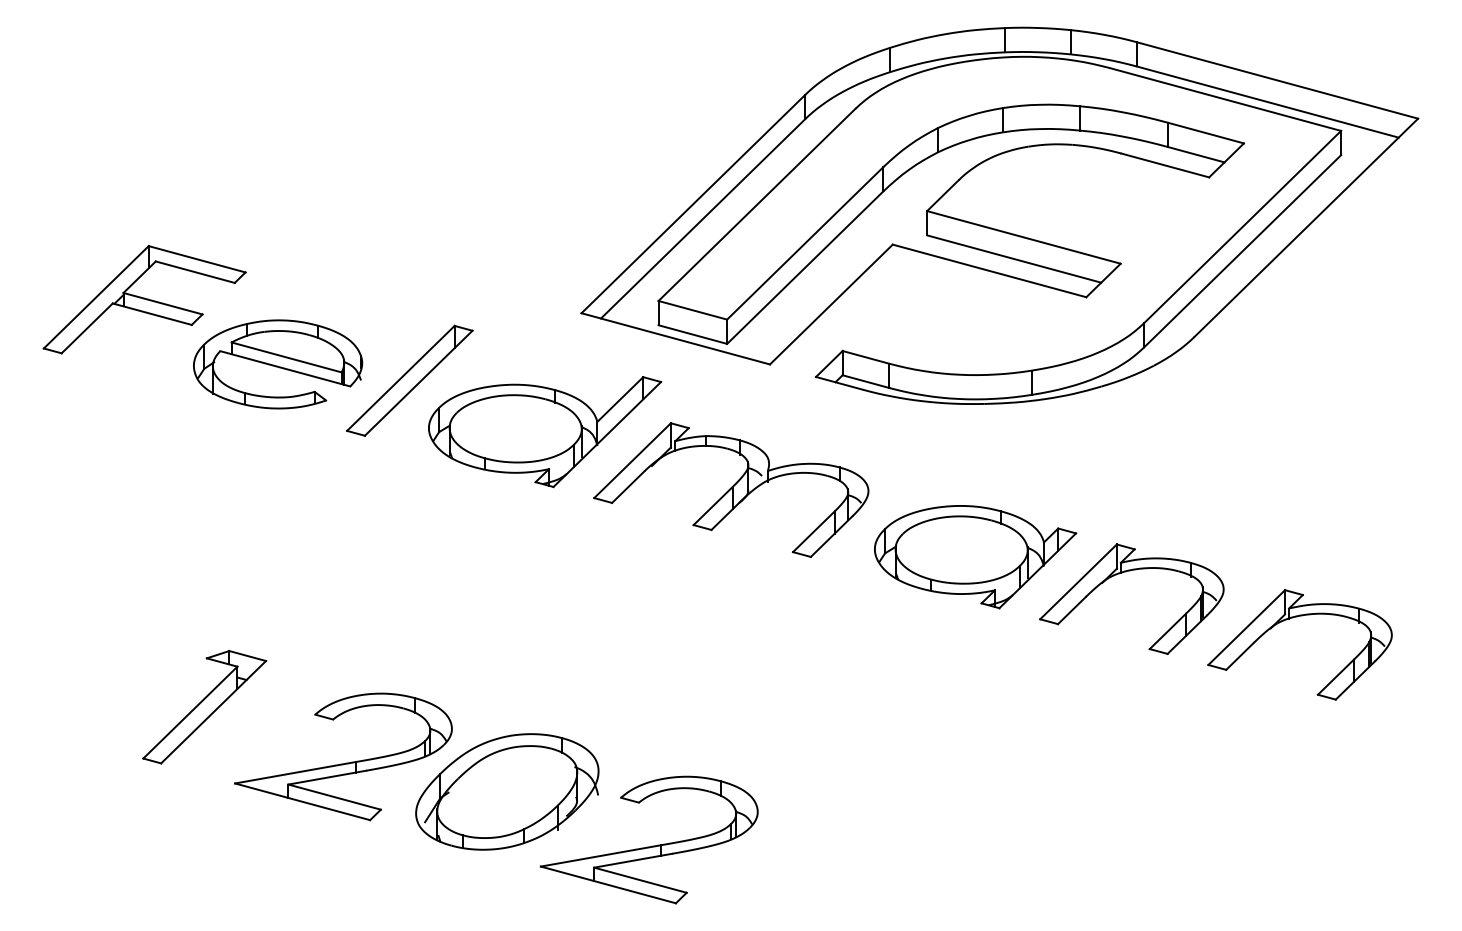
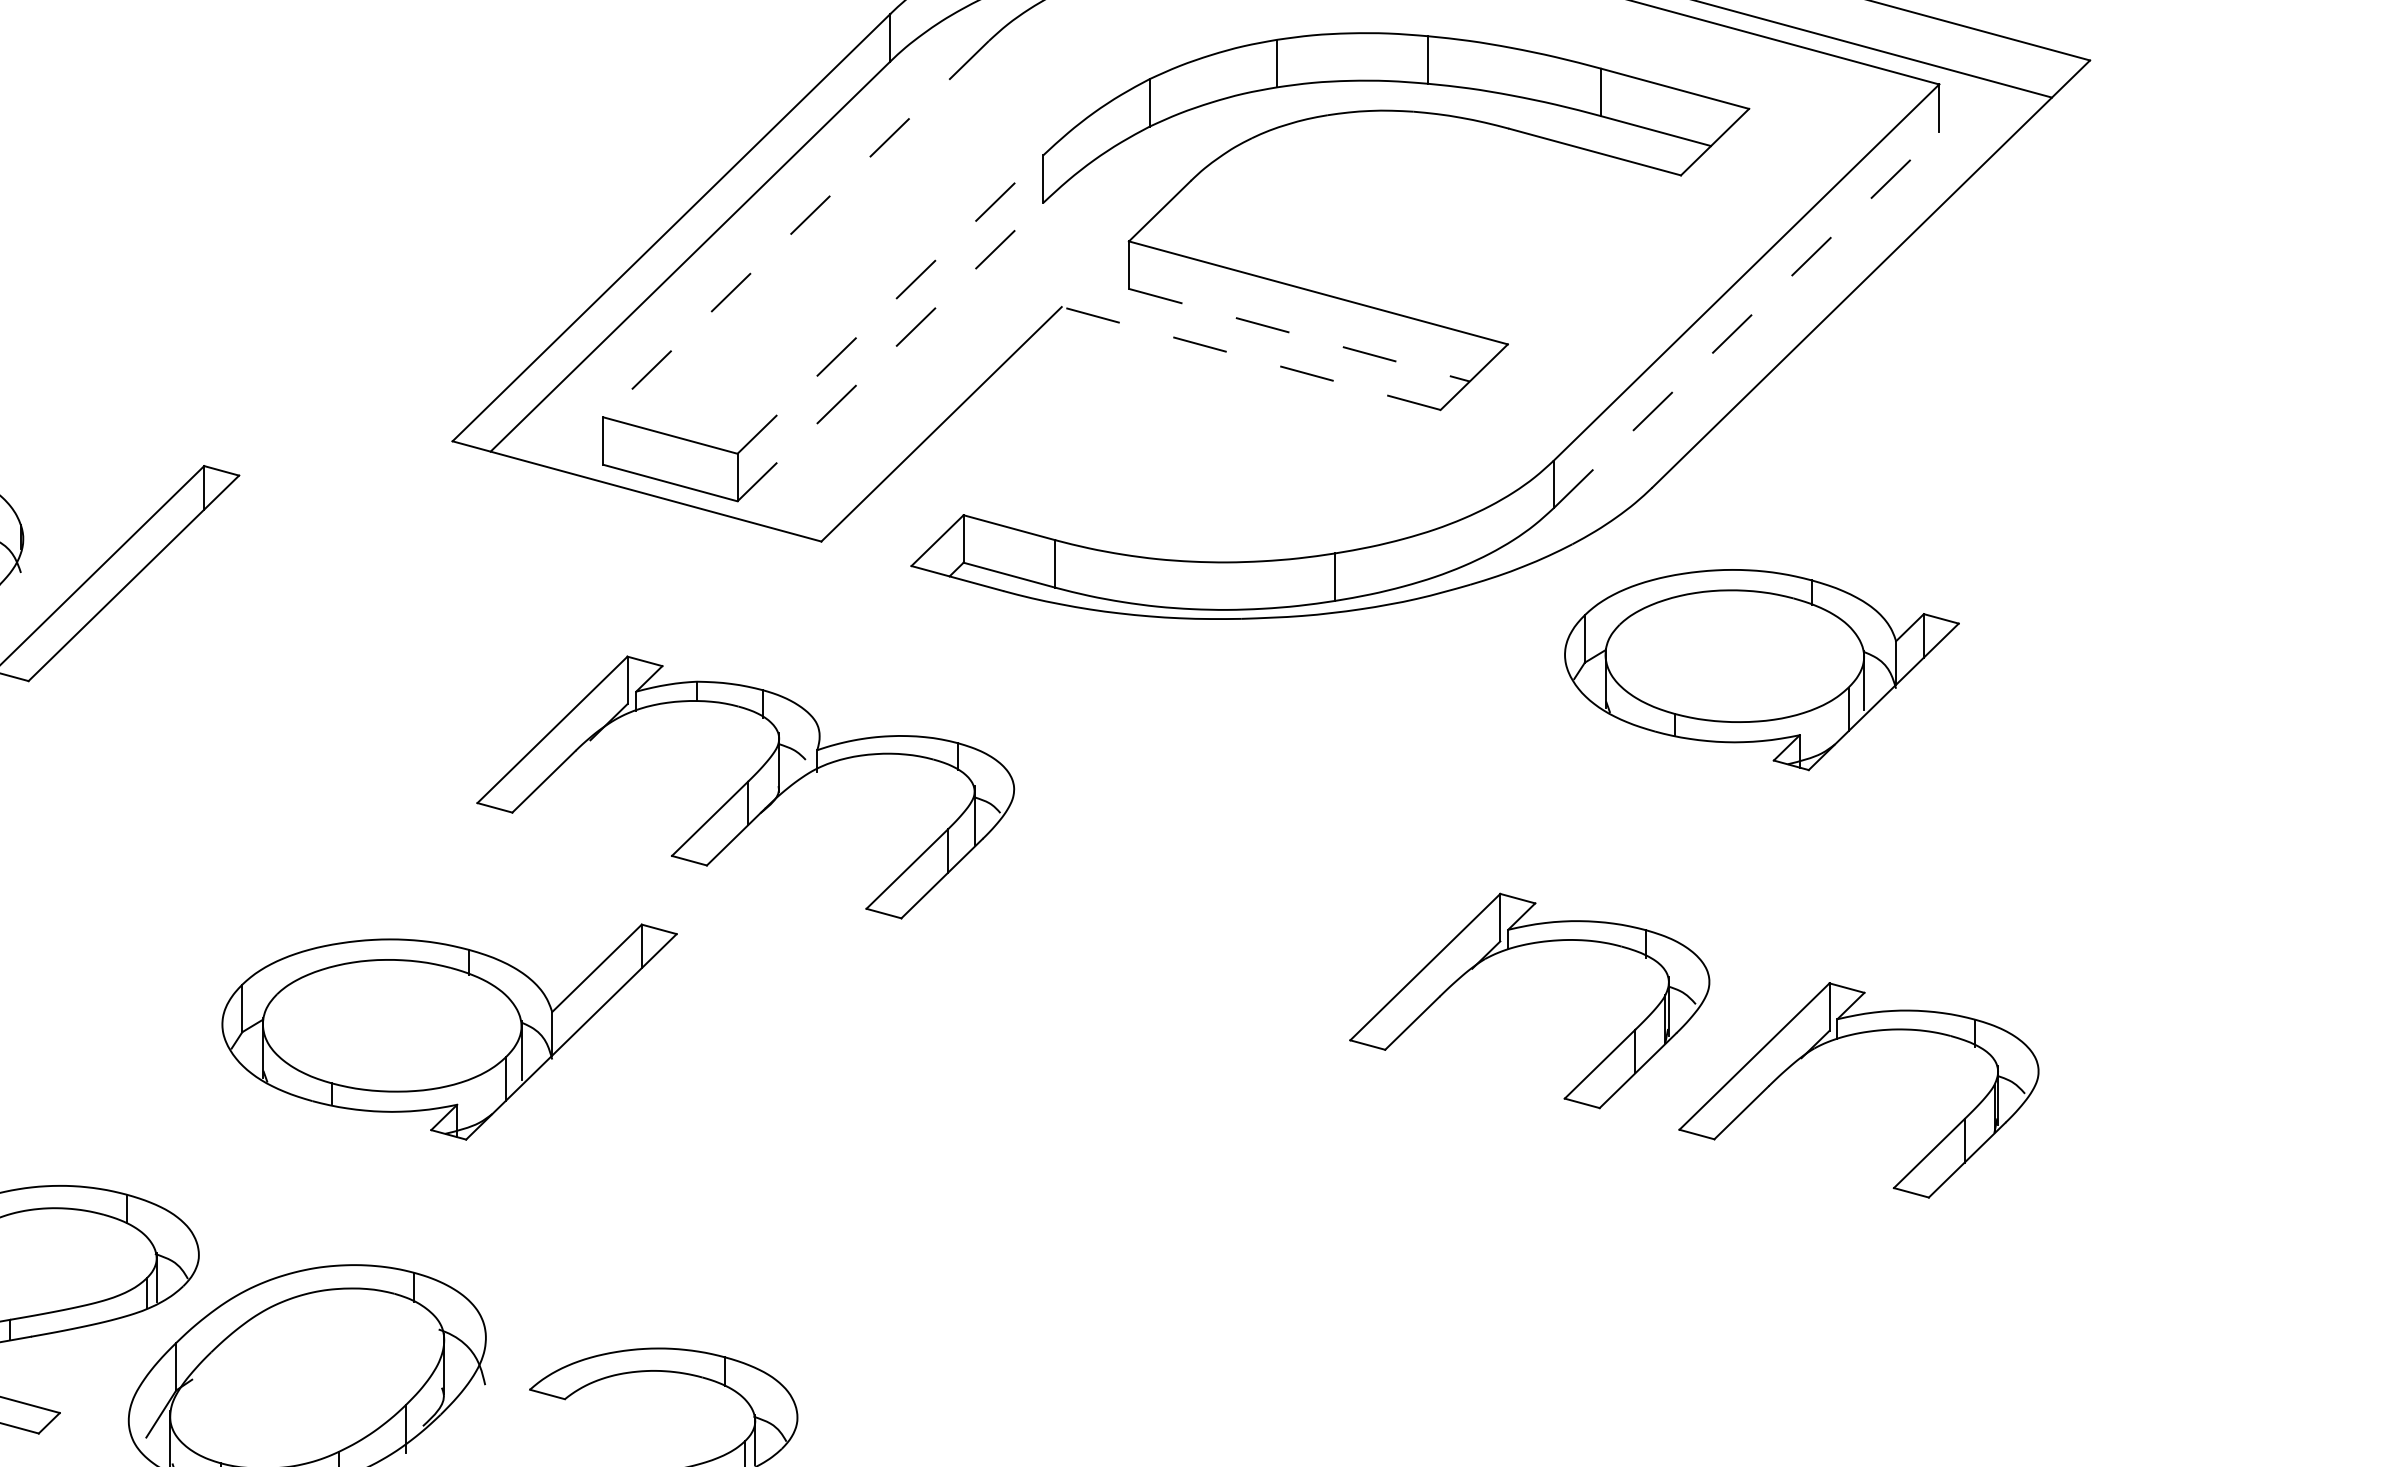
line: (757, 204) -> (796, 228), solid -> dashed
line: (805, 243) -> (890, 304), solid -> dashed
line: (1242, 251) -> (1746, 320), solid -> dashed
line: (1014, 259) -> (1299, 336), solid -> dashed
line: (805, 267) -> (890, 351), solid -> dashed
line: (989, 270) -> (1251, 357), solid -> dashed
part: (545, 432) -> (450, 1032), moved
part: (975, 557) -> (1761, 670), moved

